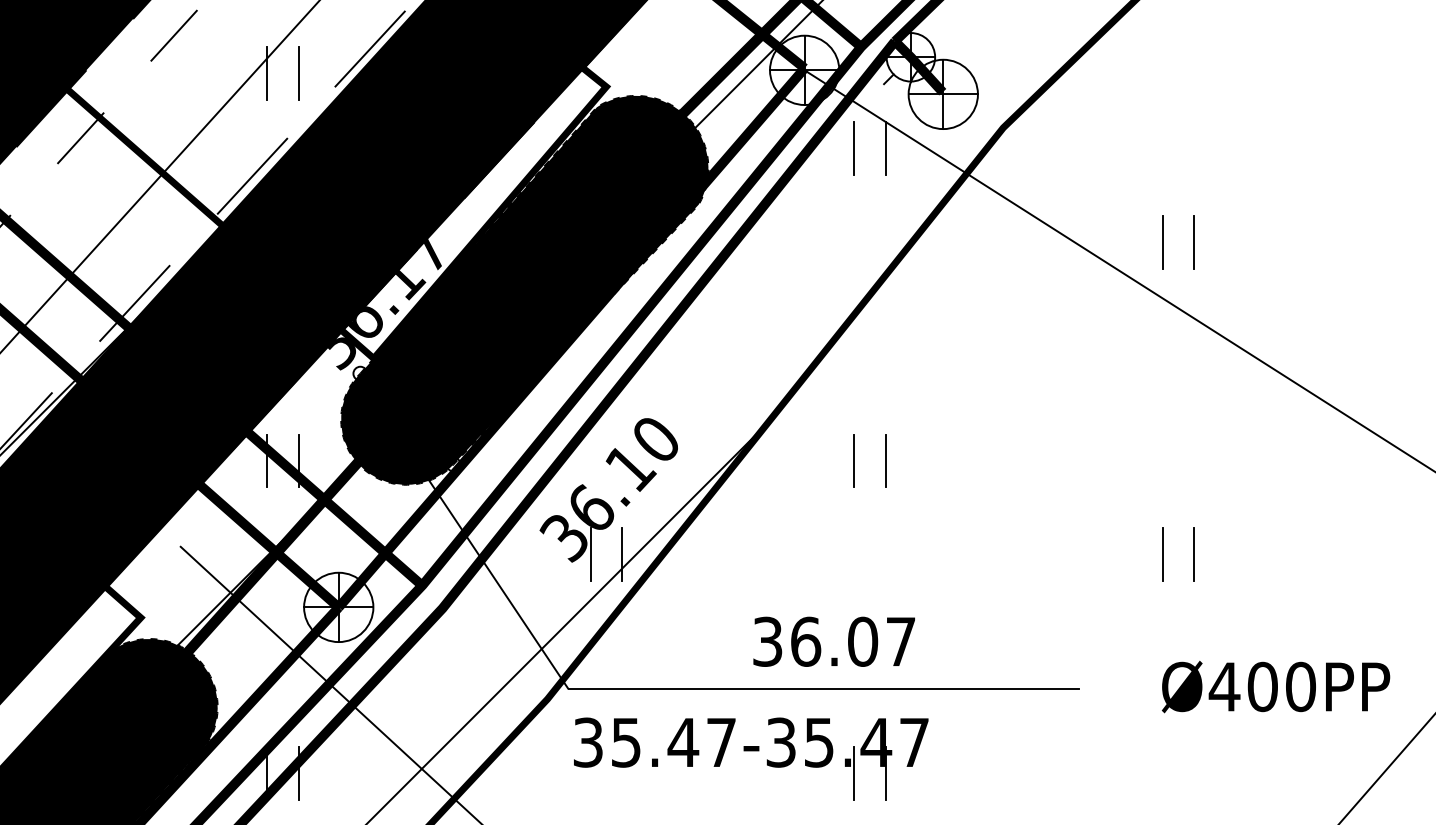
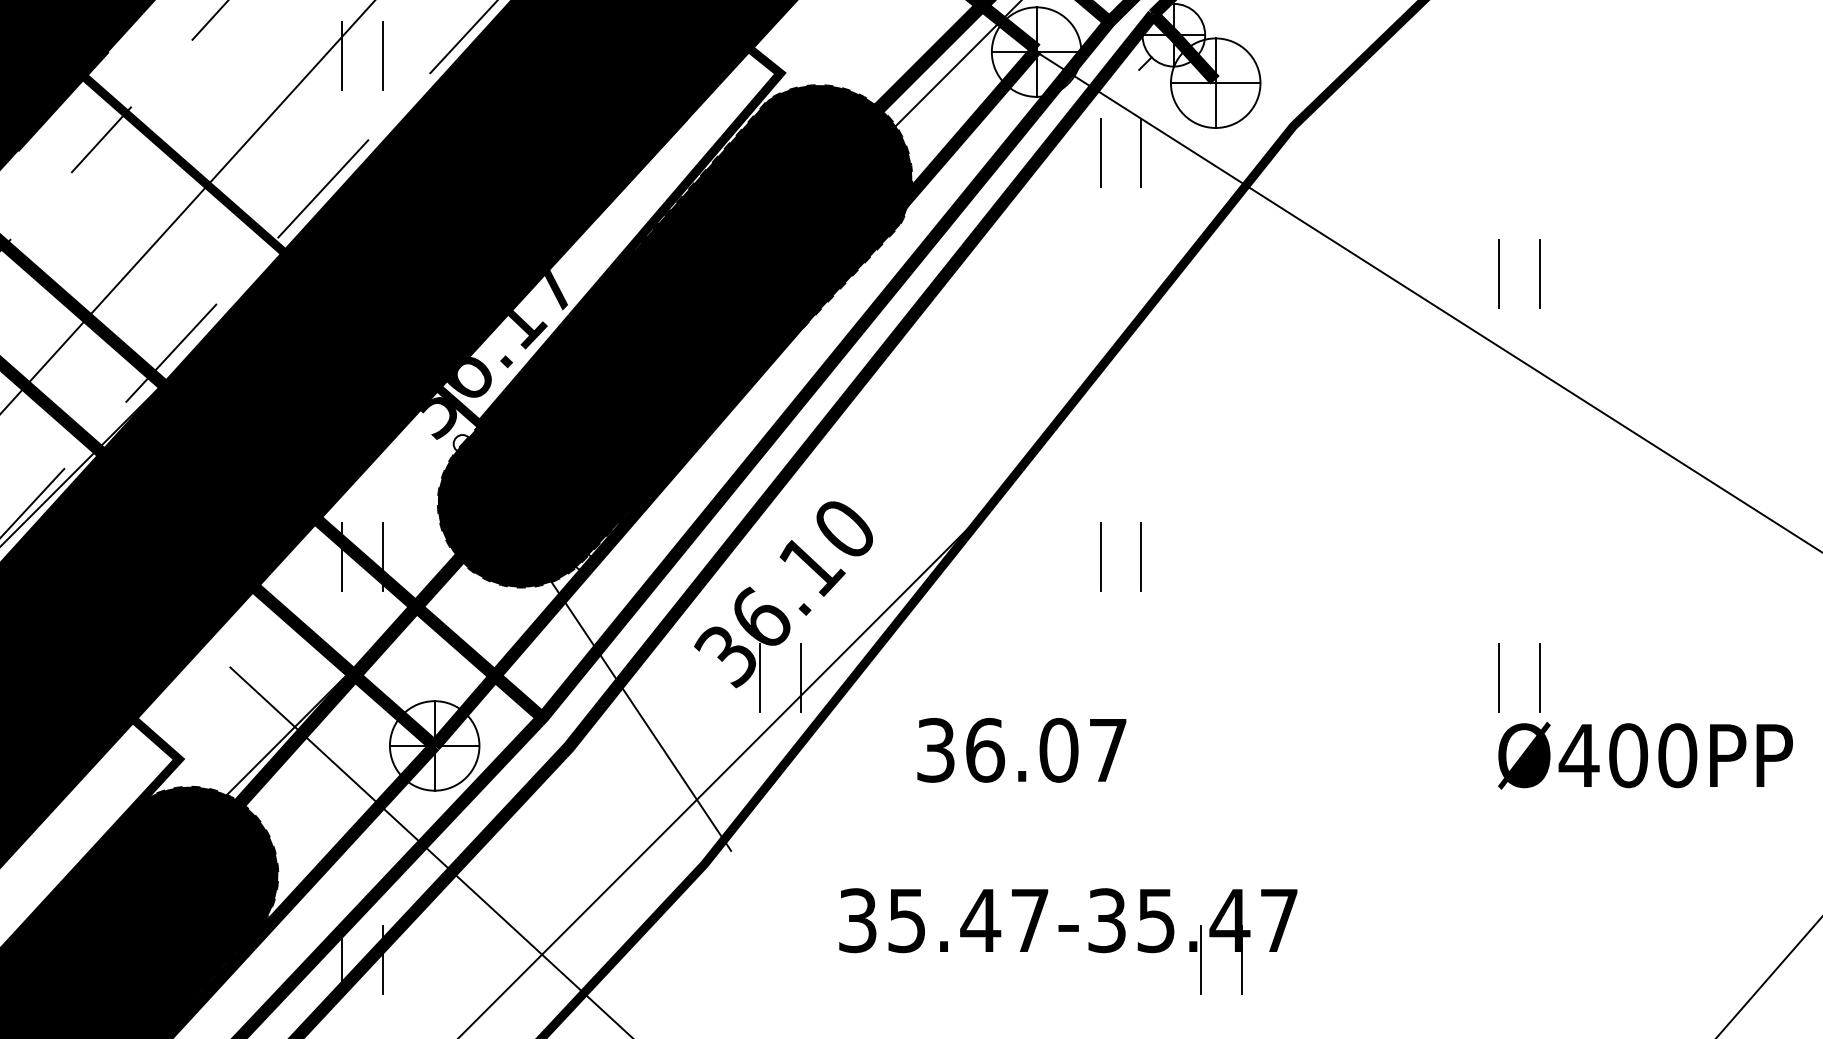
text: (833, 641) -> (1020, 749), moved
text: (1276, 686) -> (1646, 755), moved
line: (823, 689) -> (1060, 851), removed
part: (751, 751) -> (1068, 932), moved

